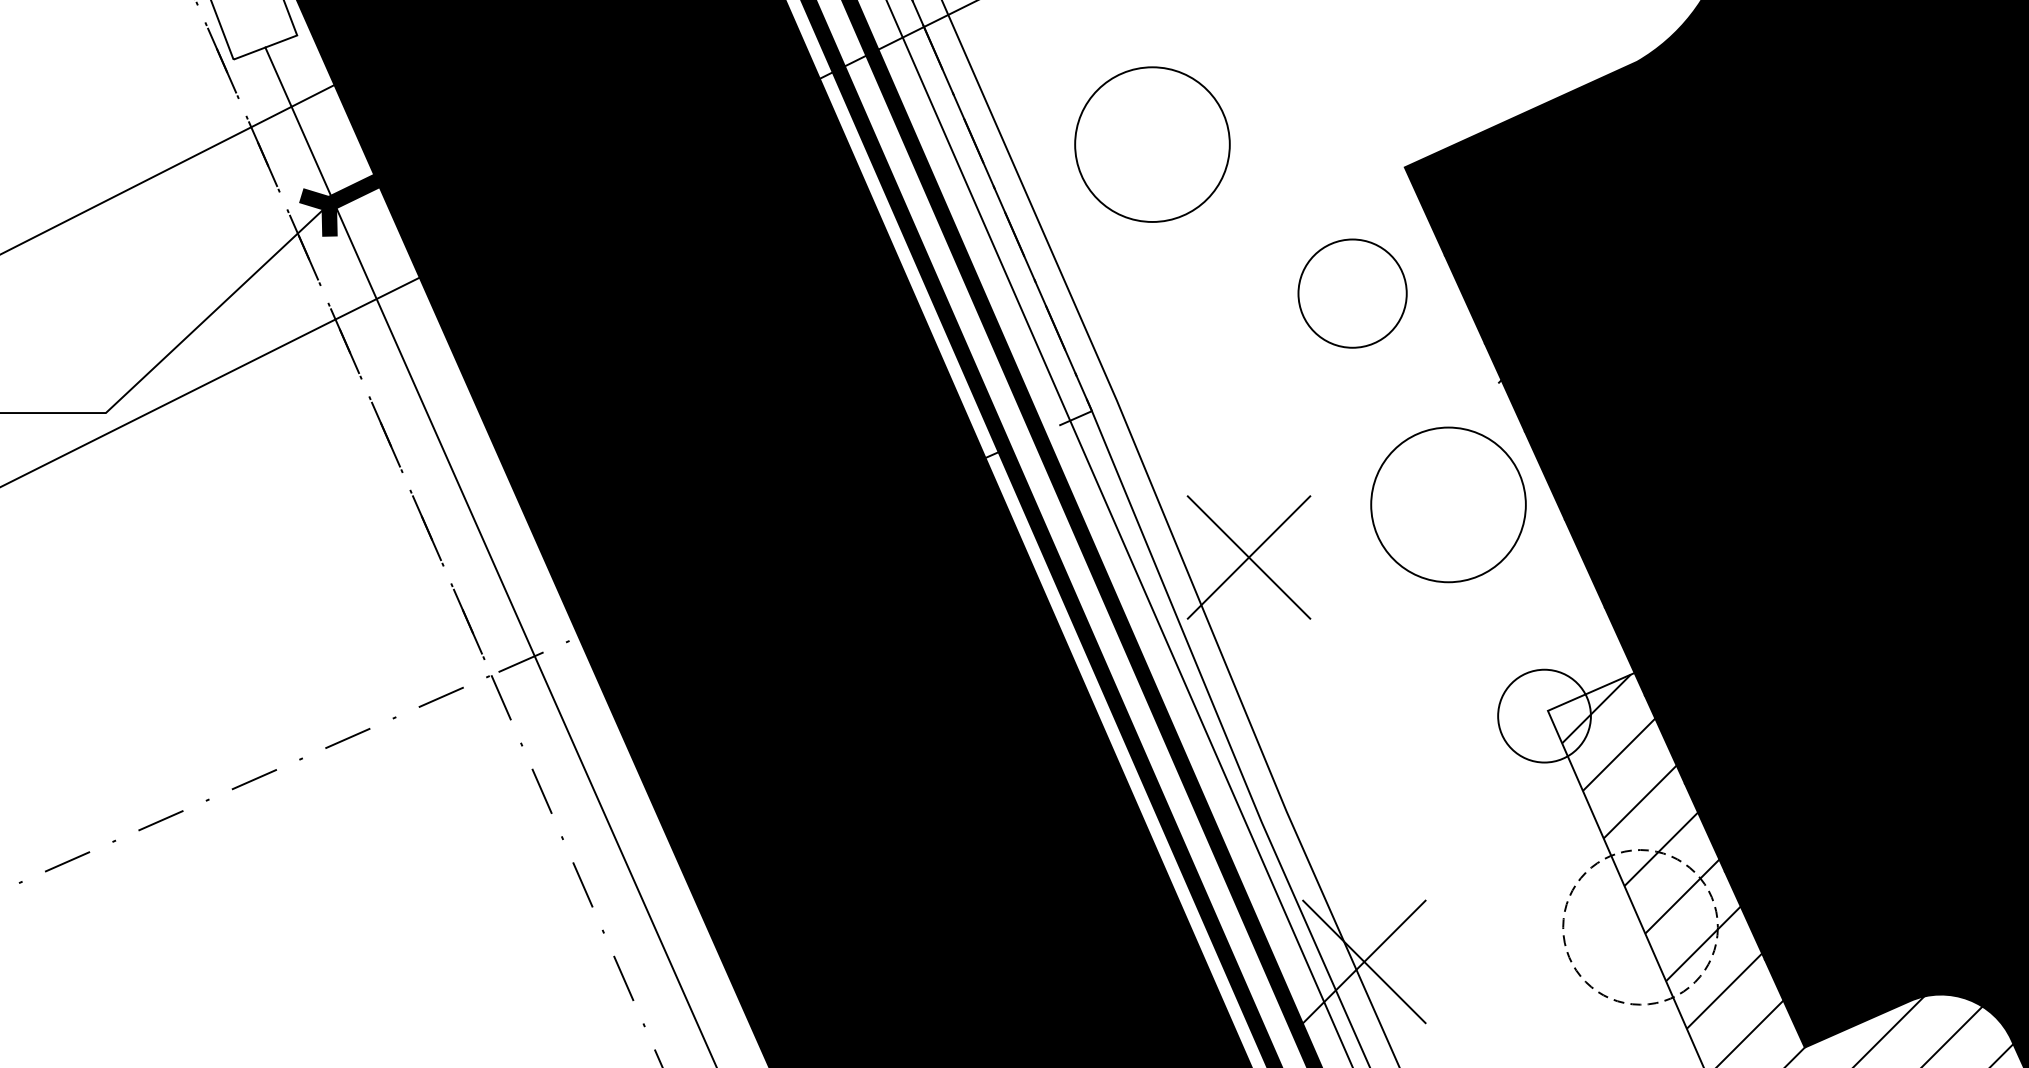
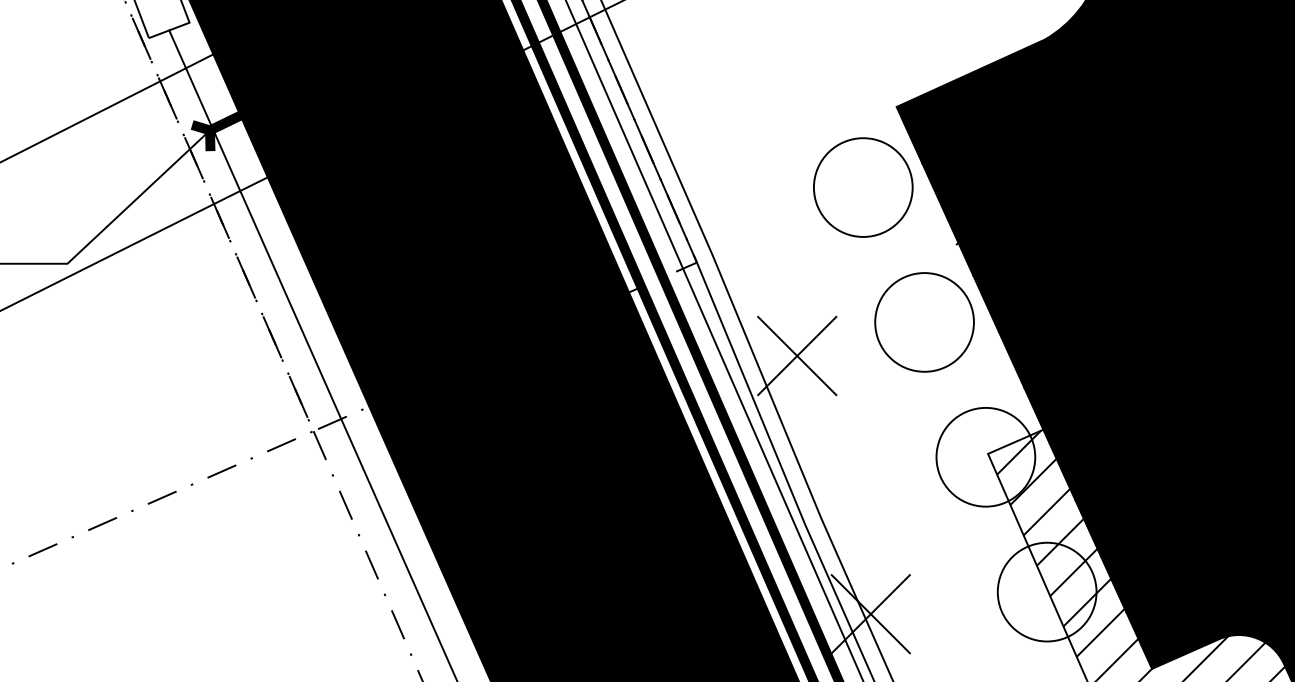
circle: (1152, 144) -> (735, 92), removed
circle: (1352, 293) -> (863, 187), size x1.43
circle: (1543, 714) -> (985, 456), size x1.67
circle: (1639, 926) -> (1046, 591), dashed -> solid

